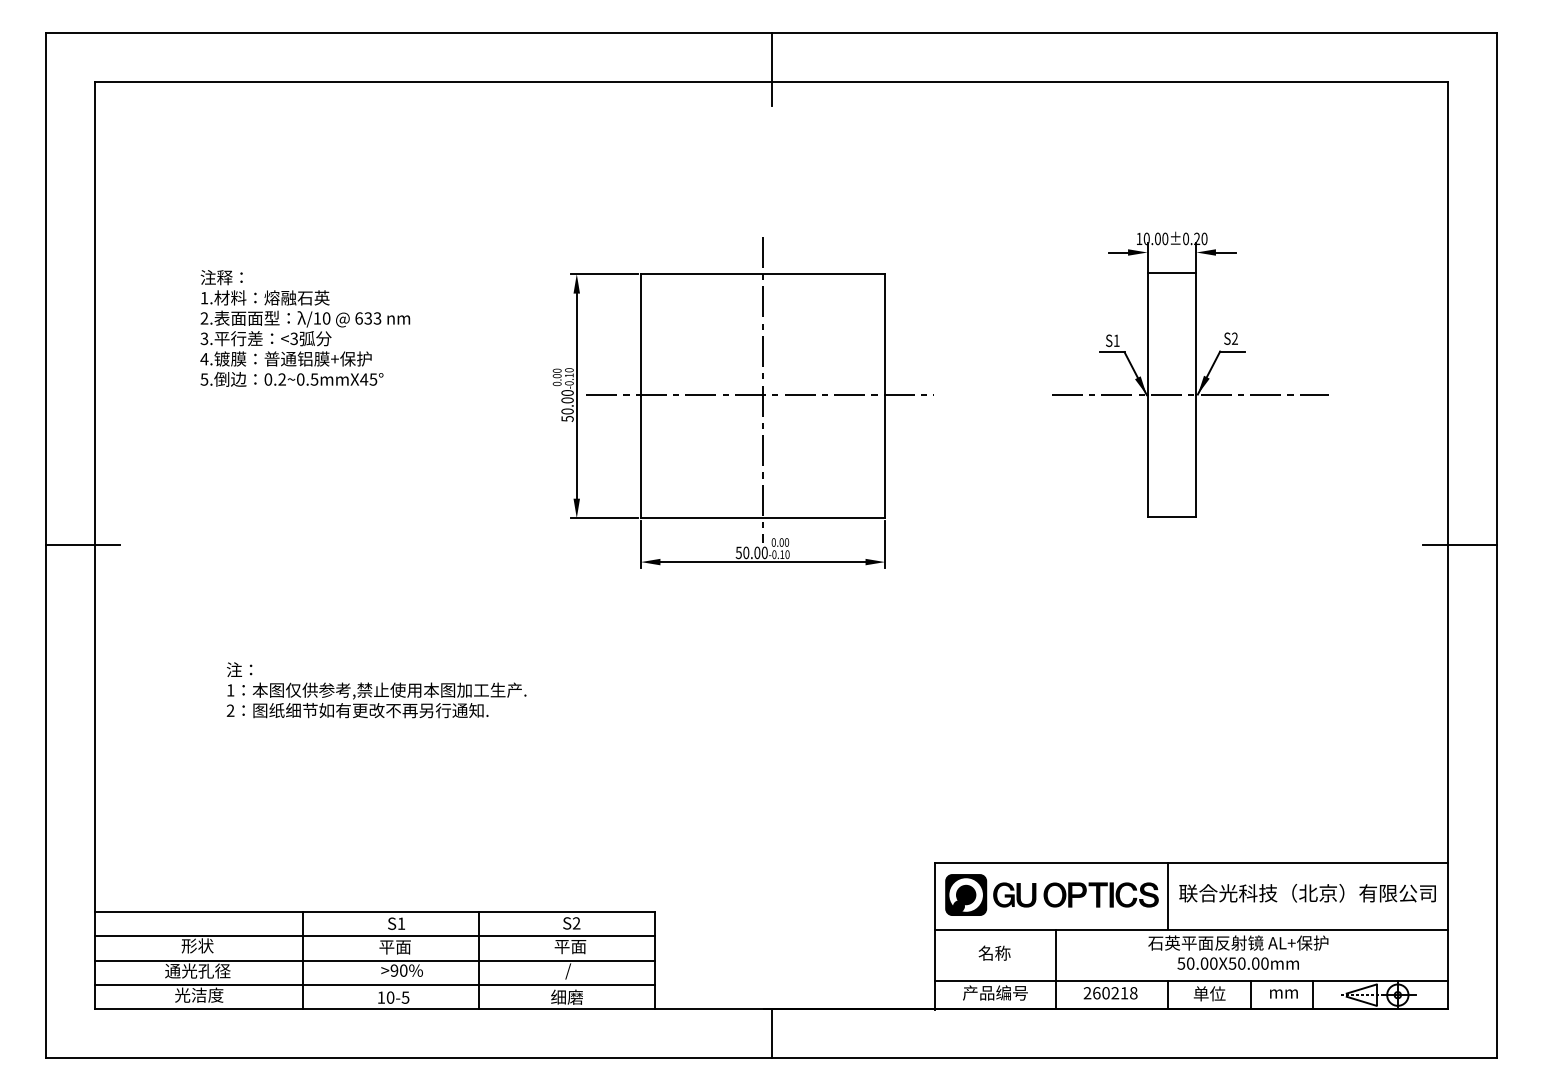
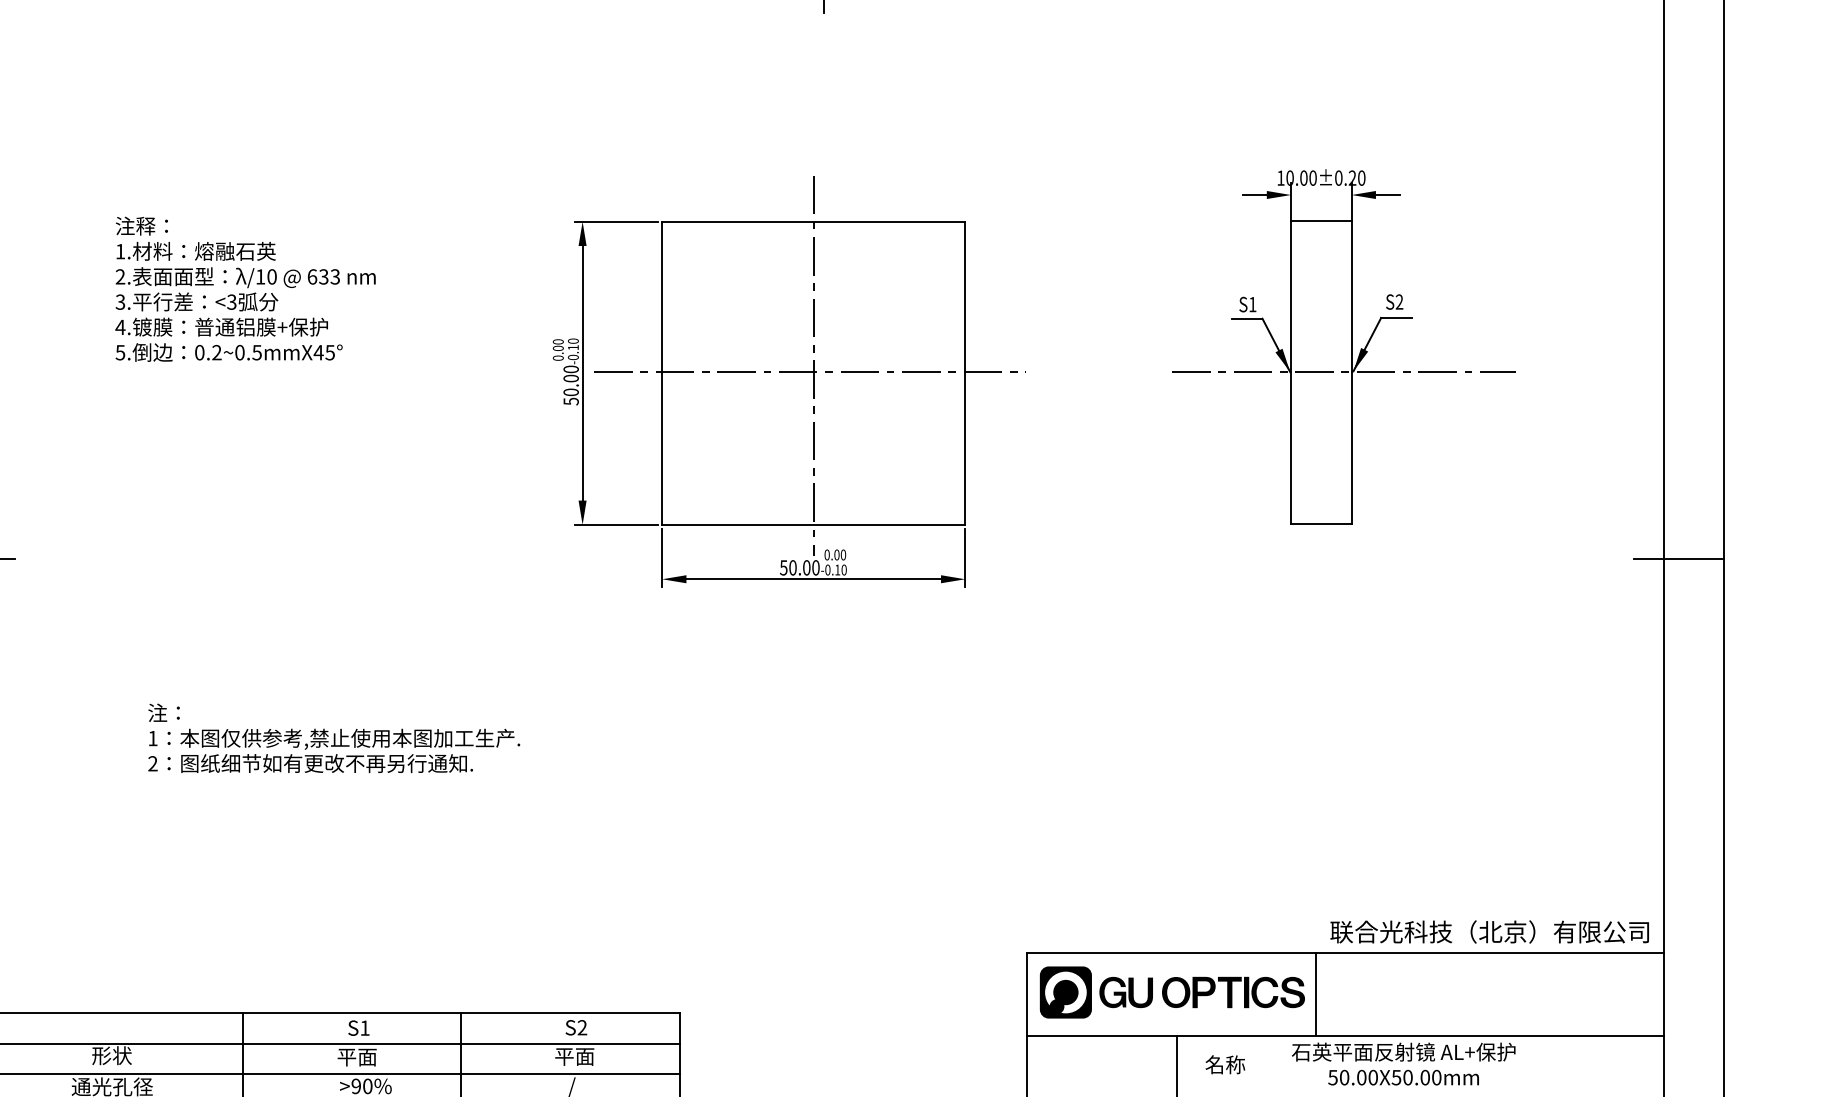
text: (1307, 893) -> (1489, 932), moved
text: (994, 952) -> (1225, 1063), moved

